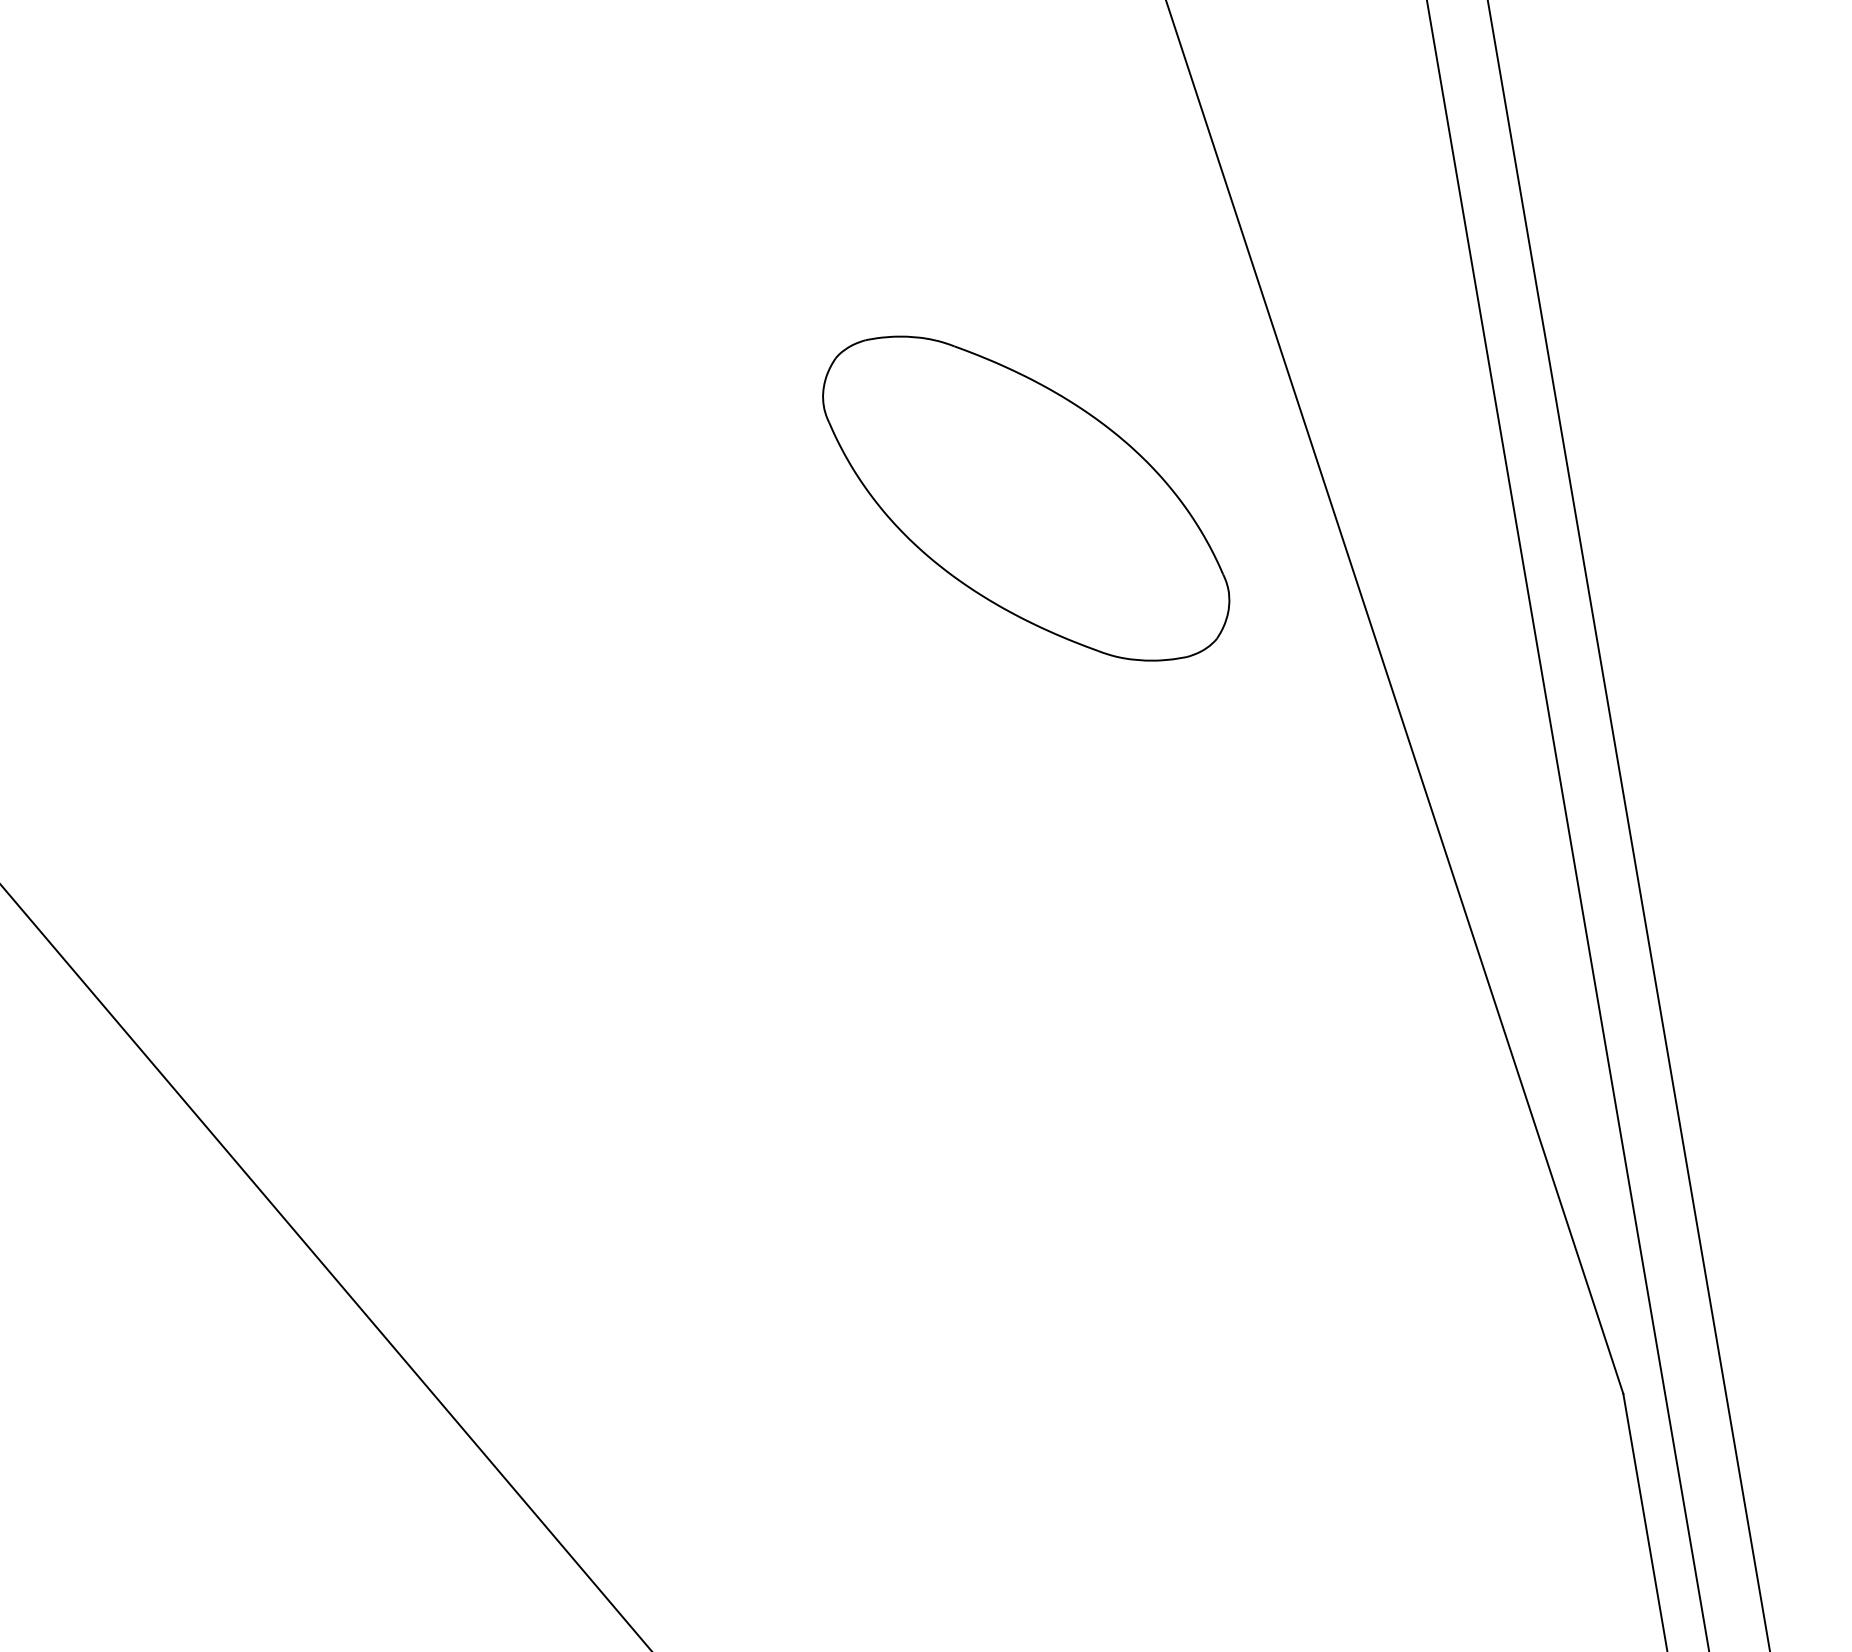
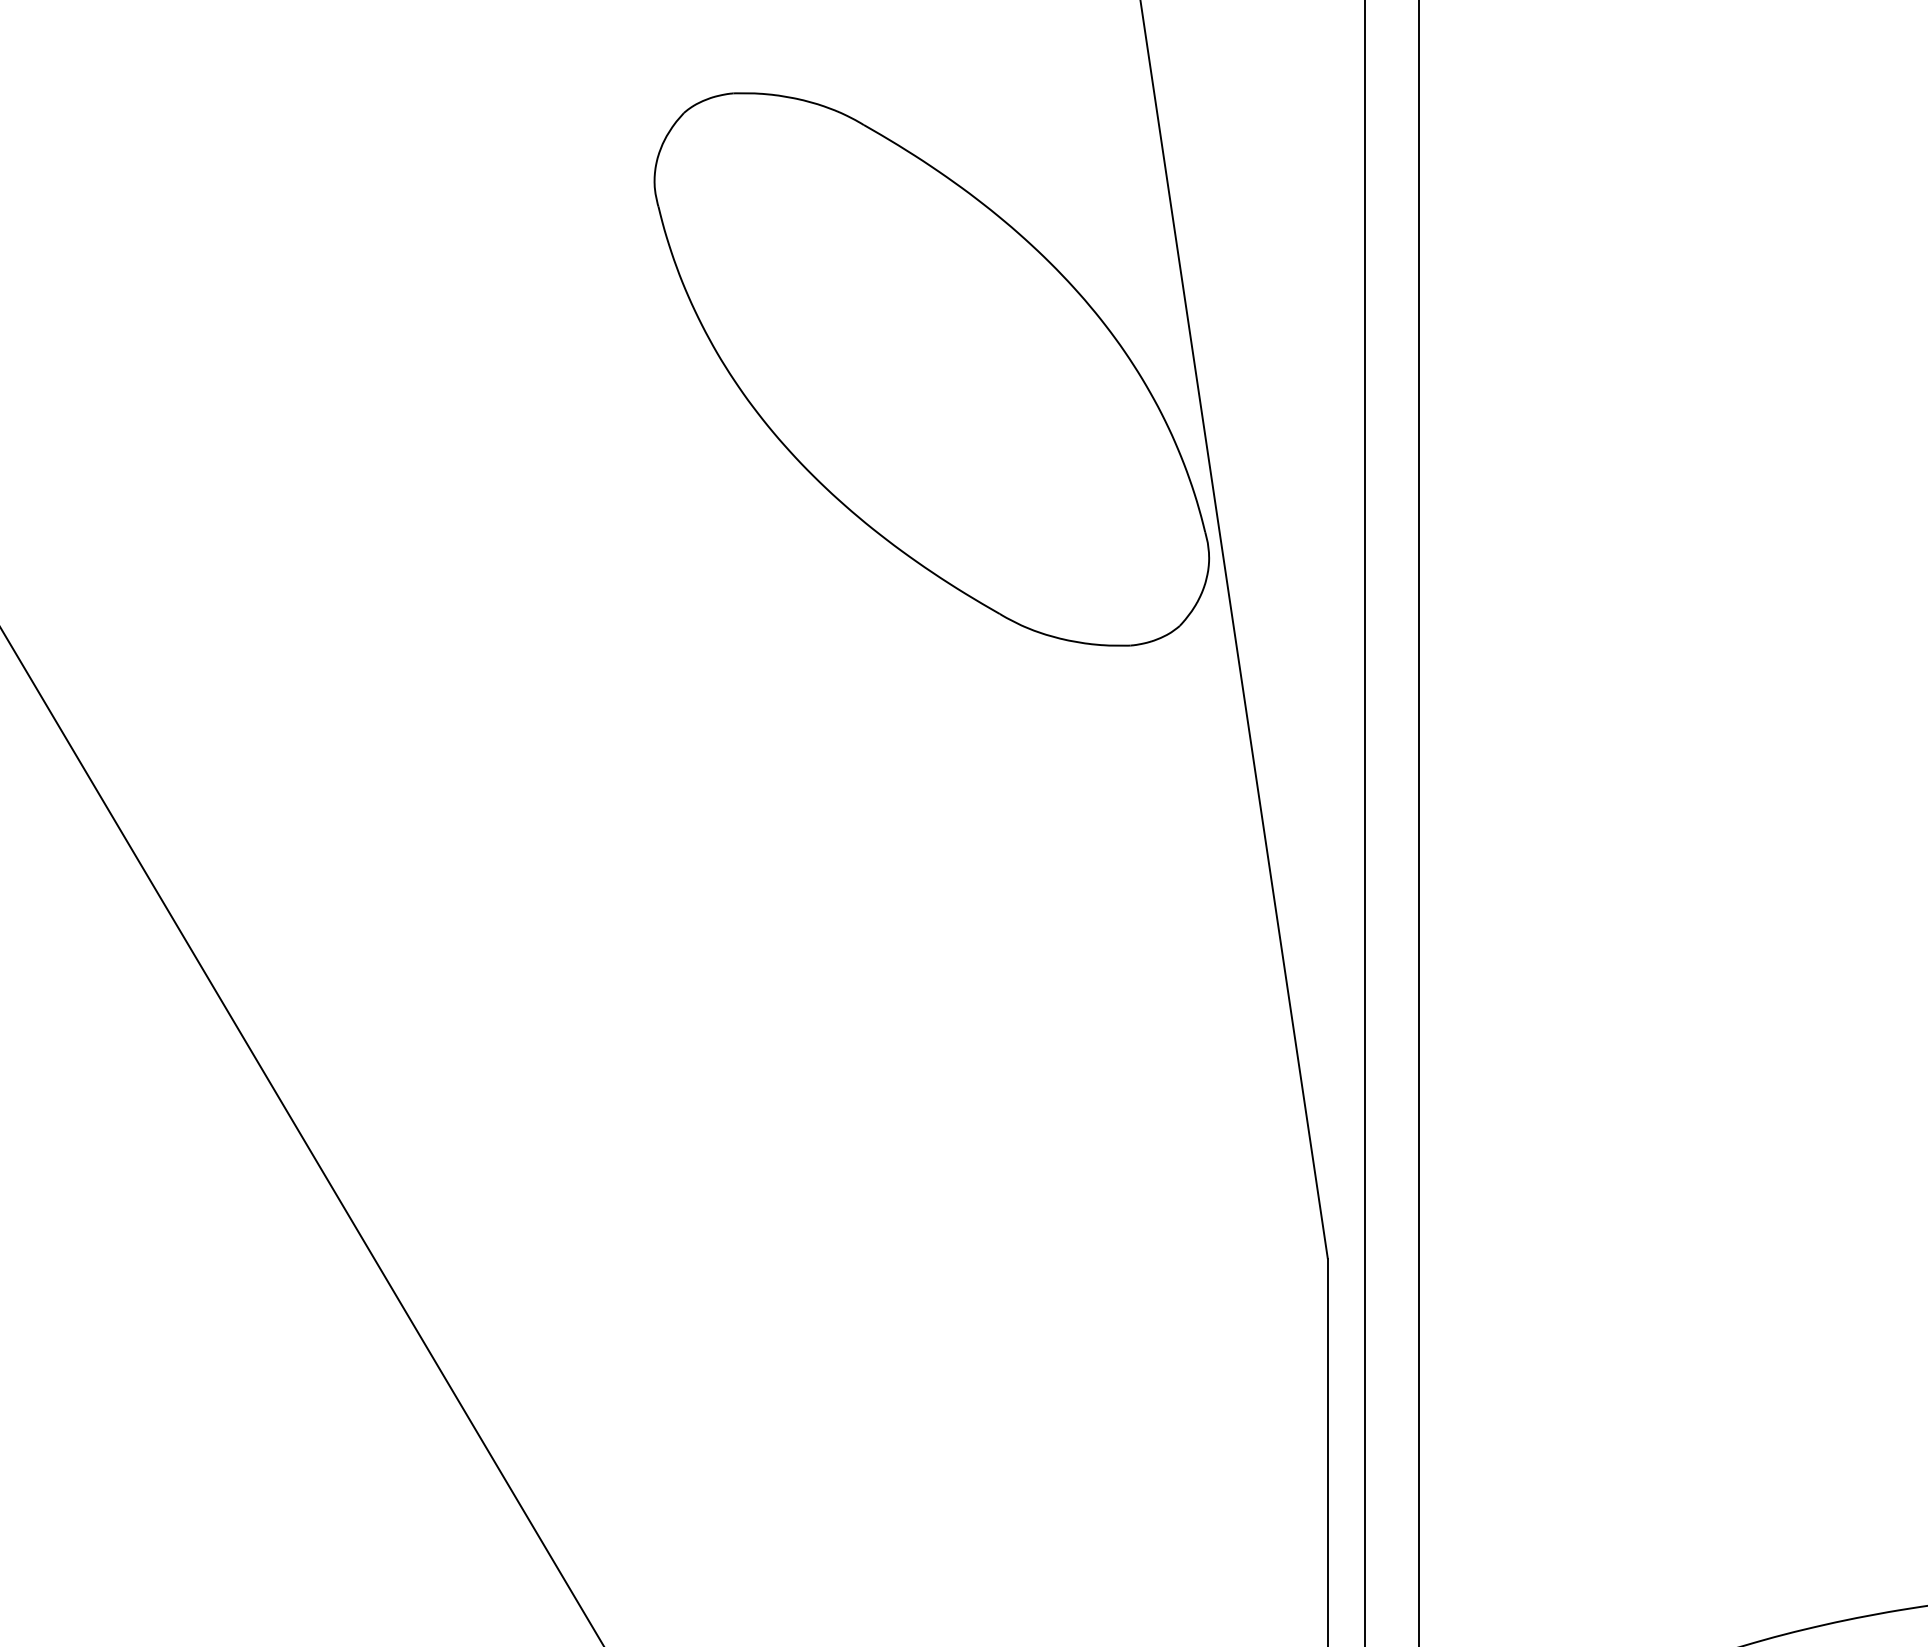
part: (1025, 498) -> (931, 369), size x1.67

